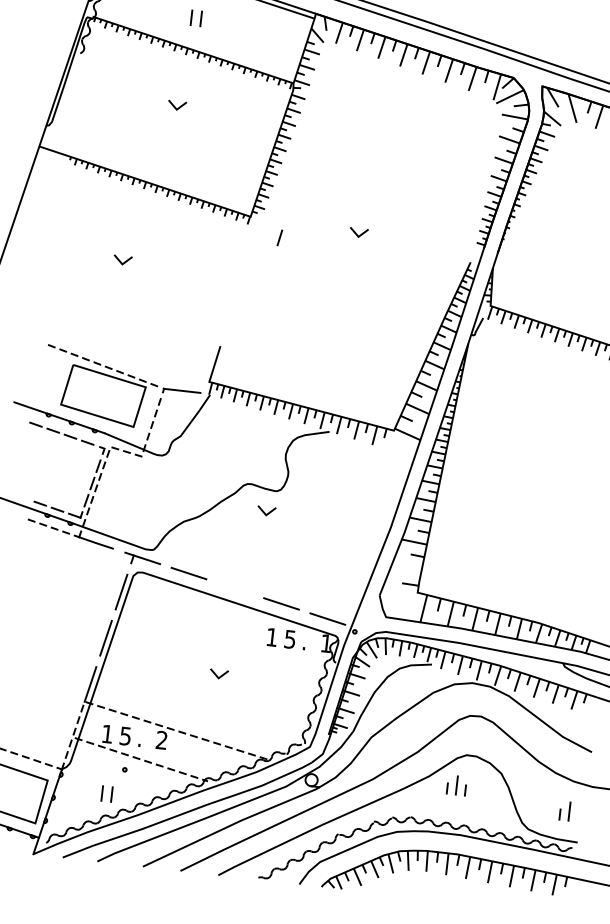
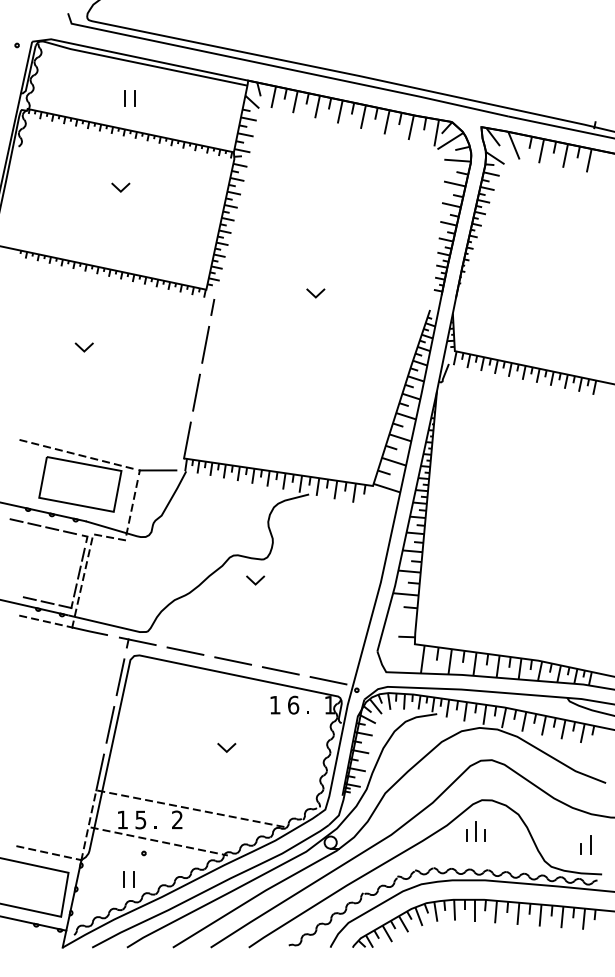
line: (279, 237) -> (212, 307), moved
line: (243, 271) -> (205, 344), added
line: (229, 317) -> (196, 392), added
line: (235, 588) -> (233, 660), added
text: (290, 638) -> (293, 704), 5 -> 6

